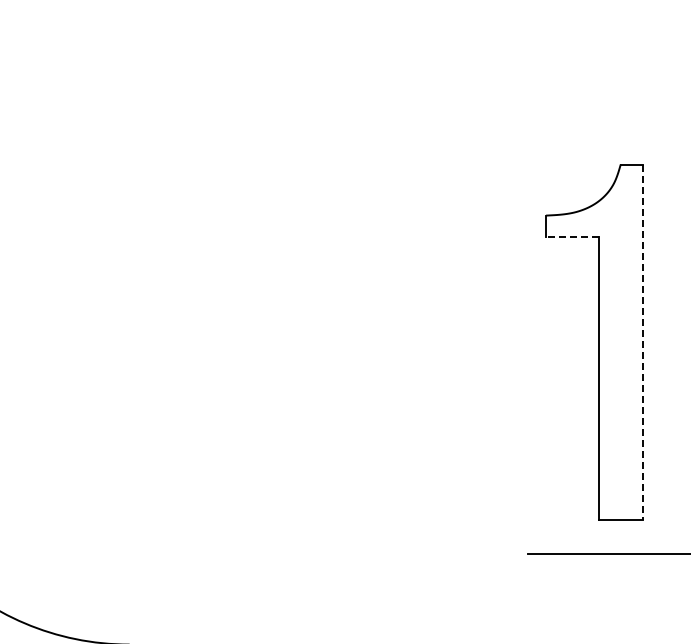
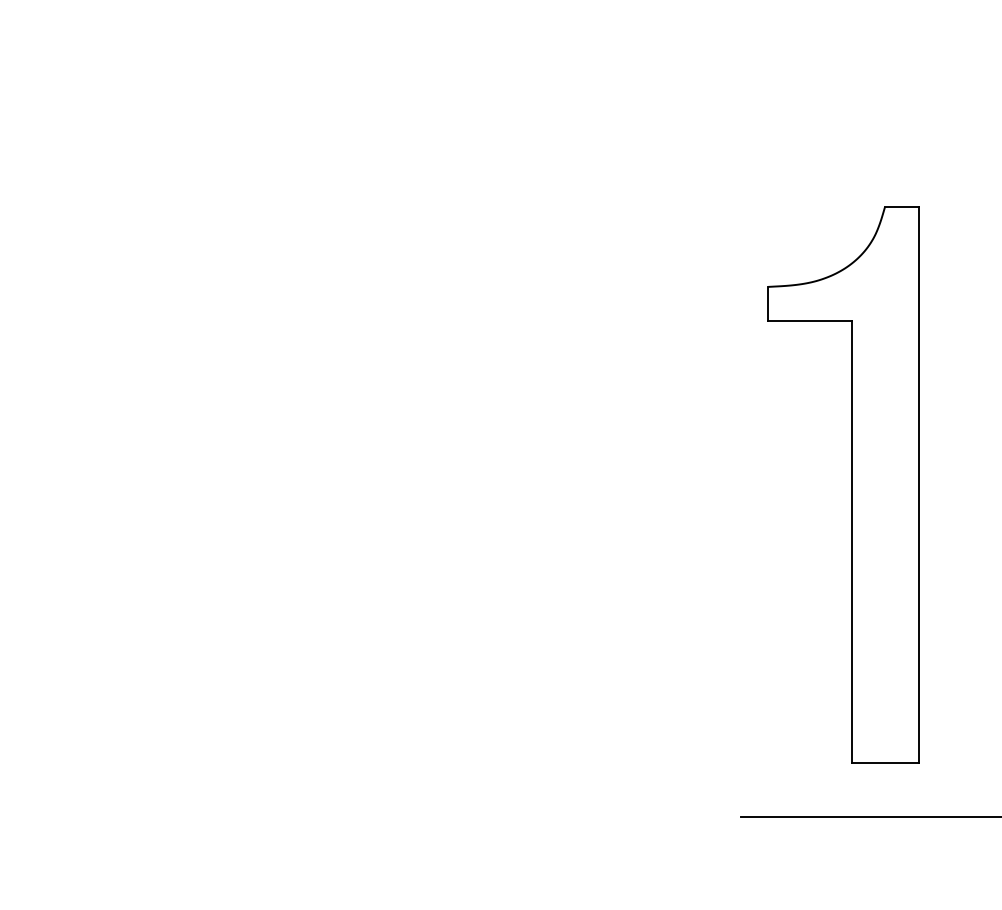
line: (572, 237) -> (809, 321), dashed -> solid
line: (642, 342) -> (919, 485), dashed -> solid

